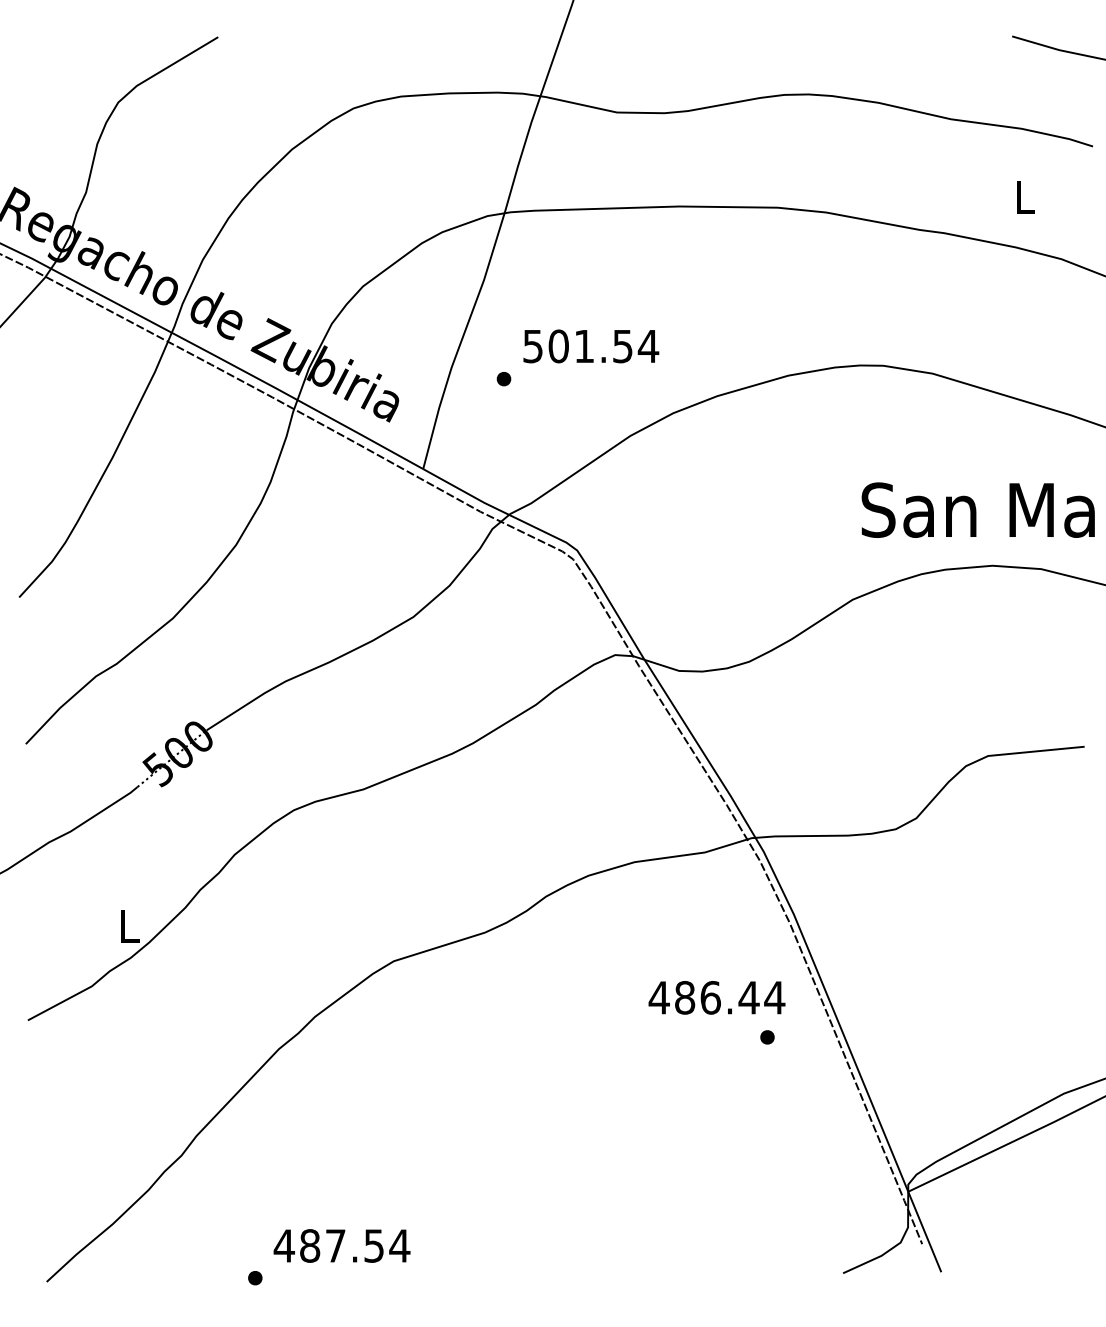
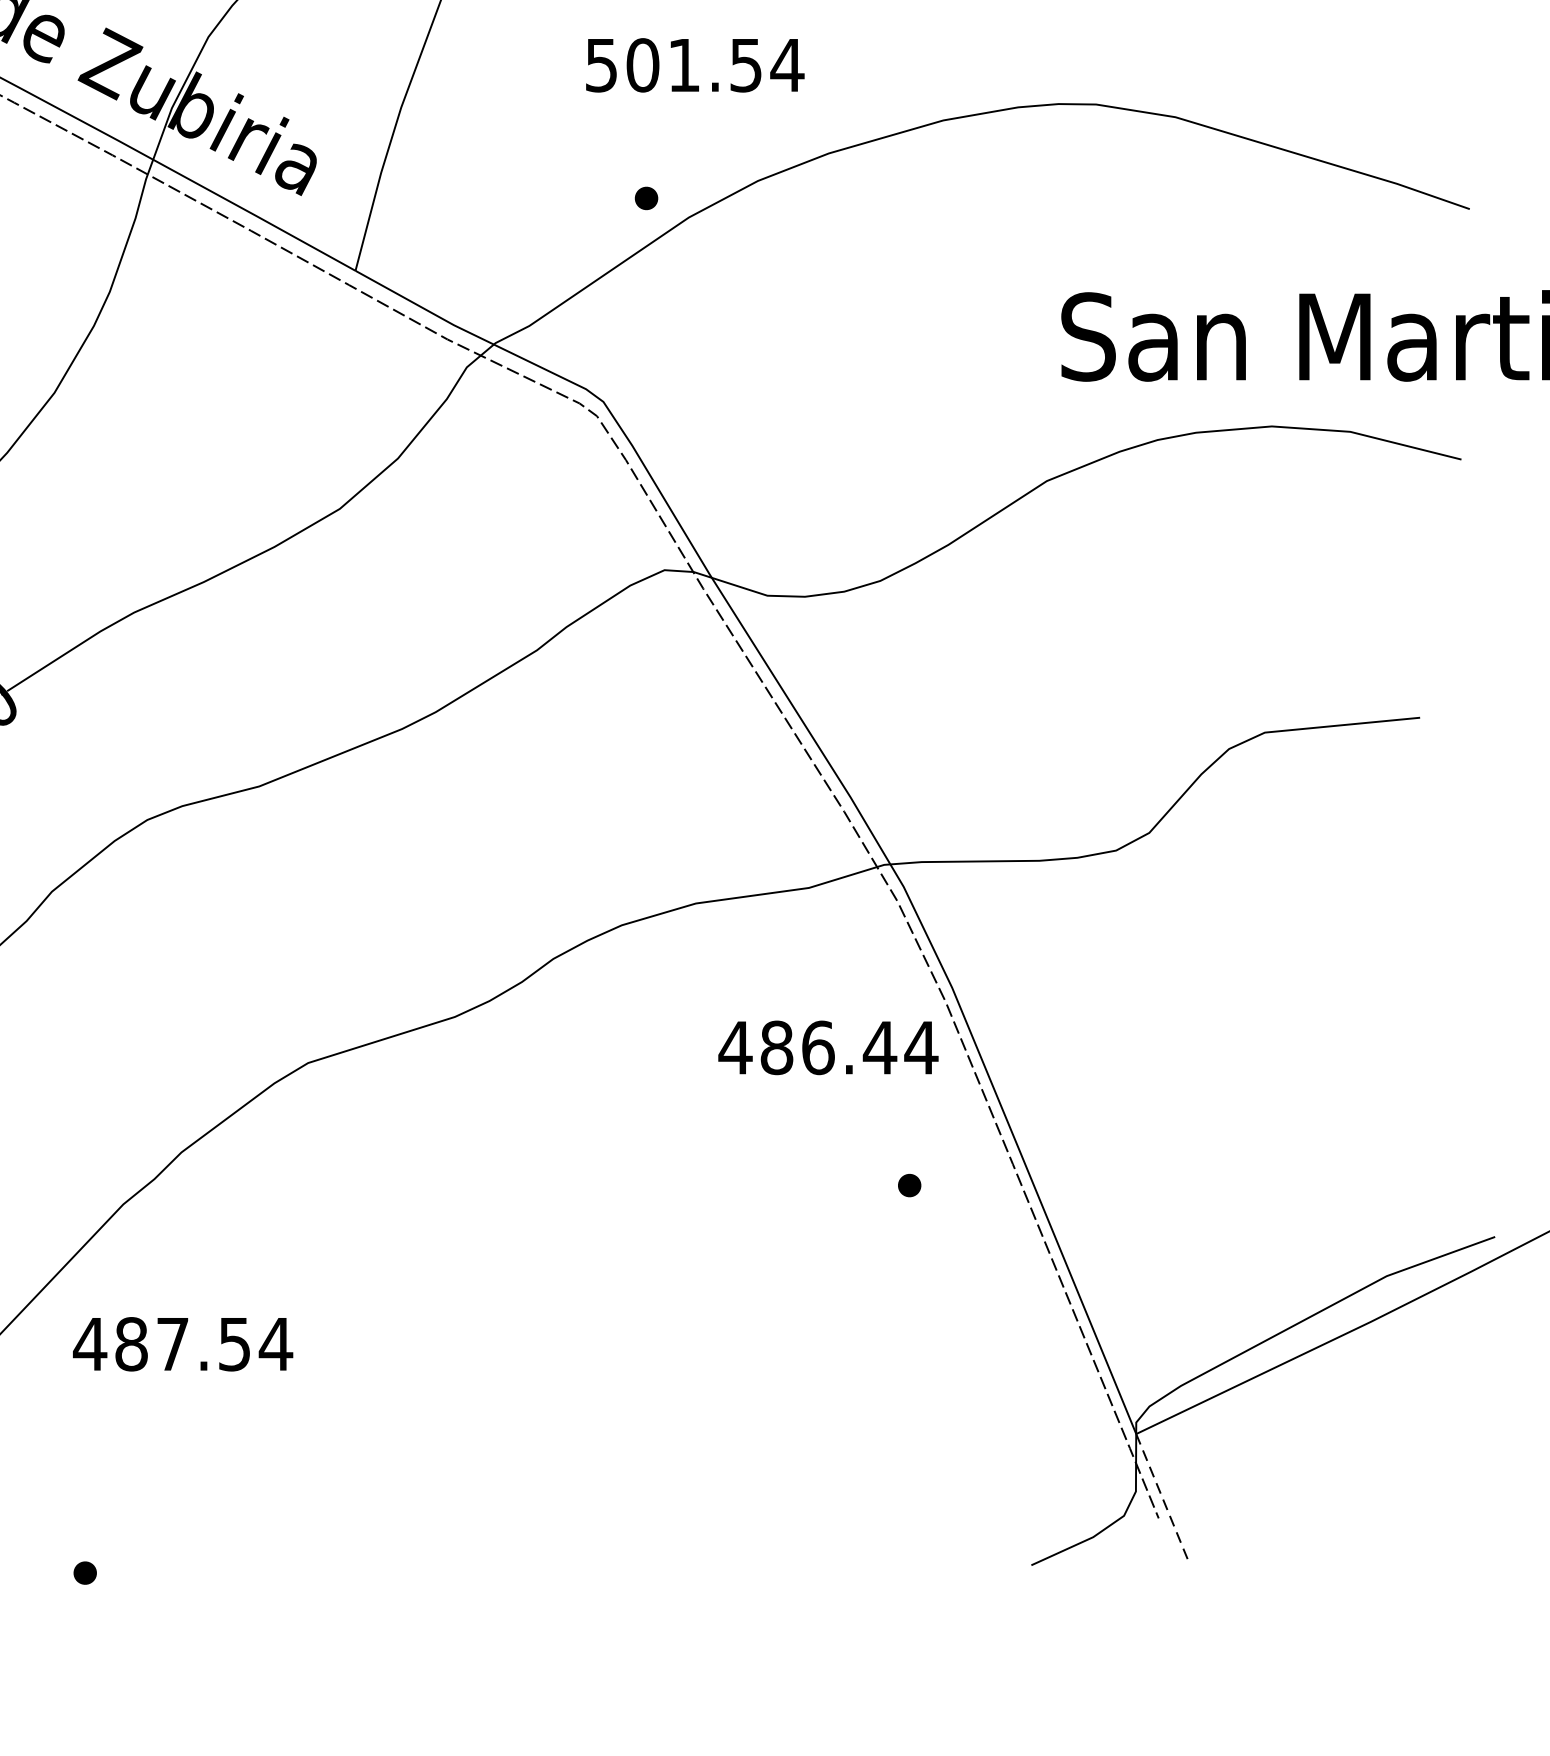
text: (591, 346) -> (695, 65), moved
part: (503, 379) -> (645, 199), moved
text: (716, 997) -> (827, 1047), moved
line: (924, 1232) -> (1162, 1499), solid -> dashed
text: (341, 1245) -> (182, 1343), moved

